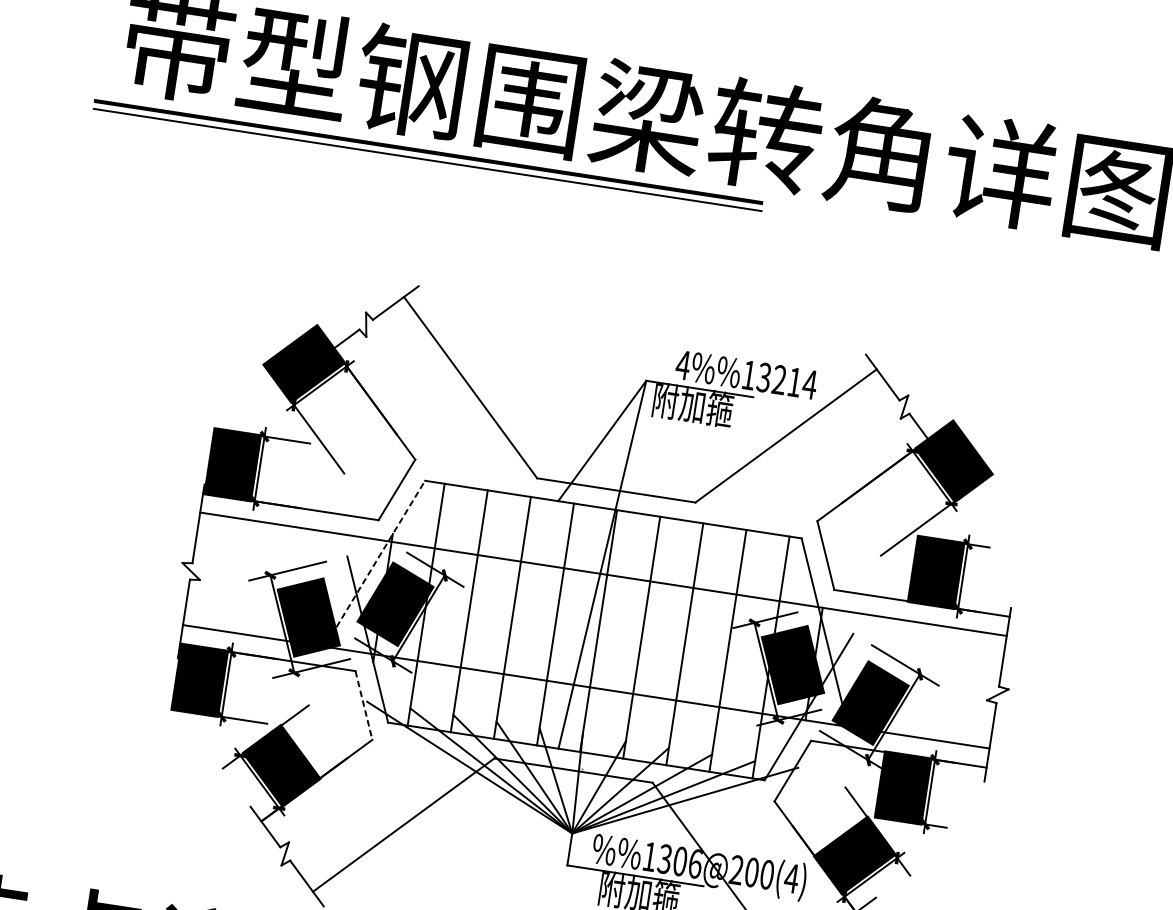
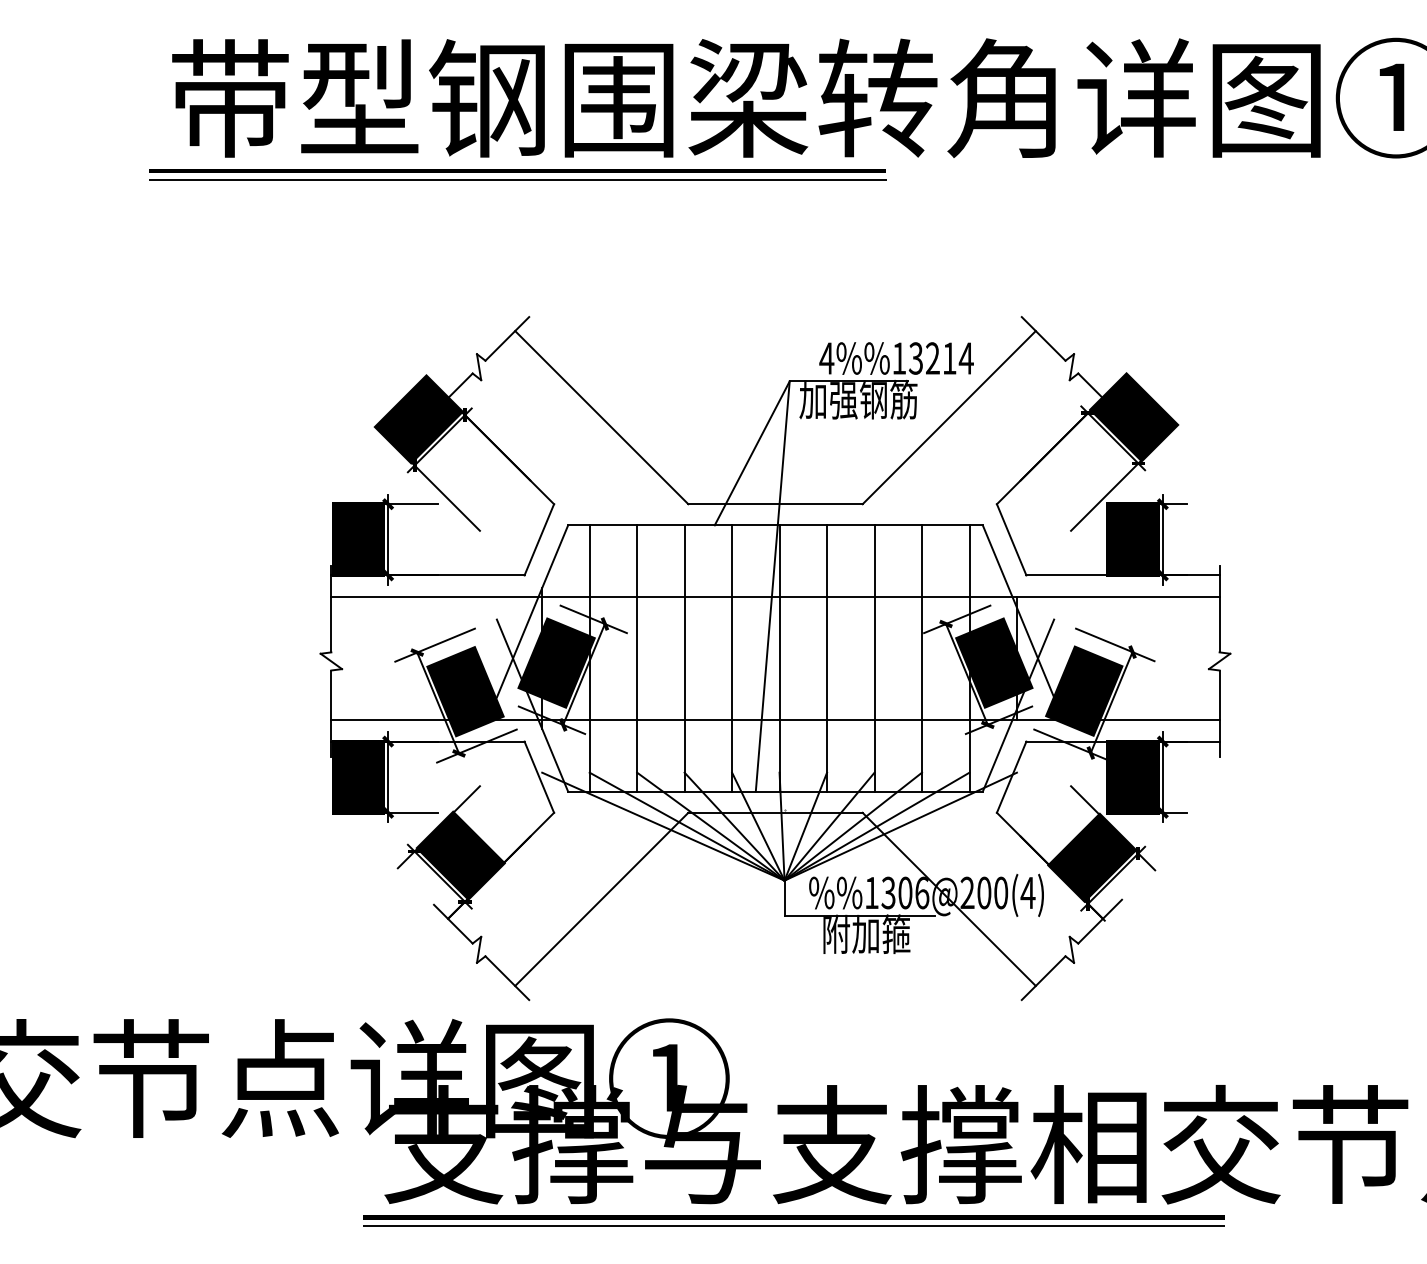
text: (706, 406) -> (858, 399), 附加箍 -> 加强钢筋
line: (380, 553) -> (532, 610), dashed -> solid
line: (364, 705) -> (539, 777), dashed -> solid

